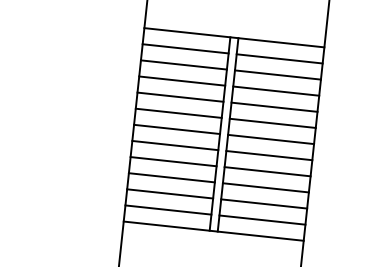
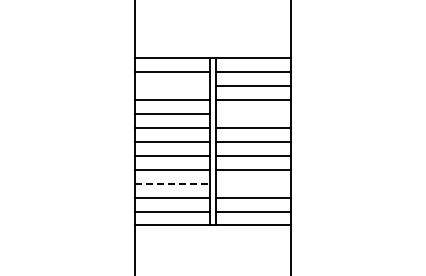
line: (184, 65) -> (172, 86), removed
line: (274, 107) -> (253, 114), removed
line: (172, 177) -> (172, 183), solid -> dashed
line: (265, 187) -> (253, 183), removed

